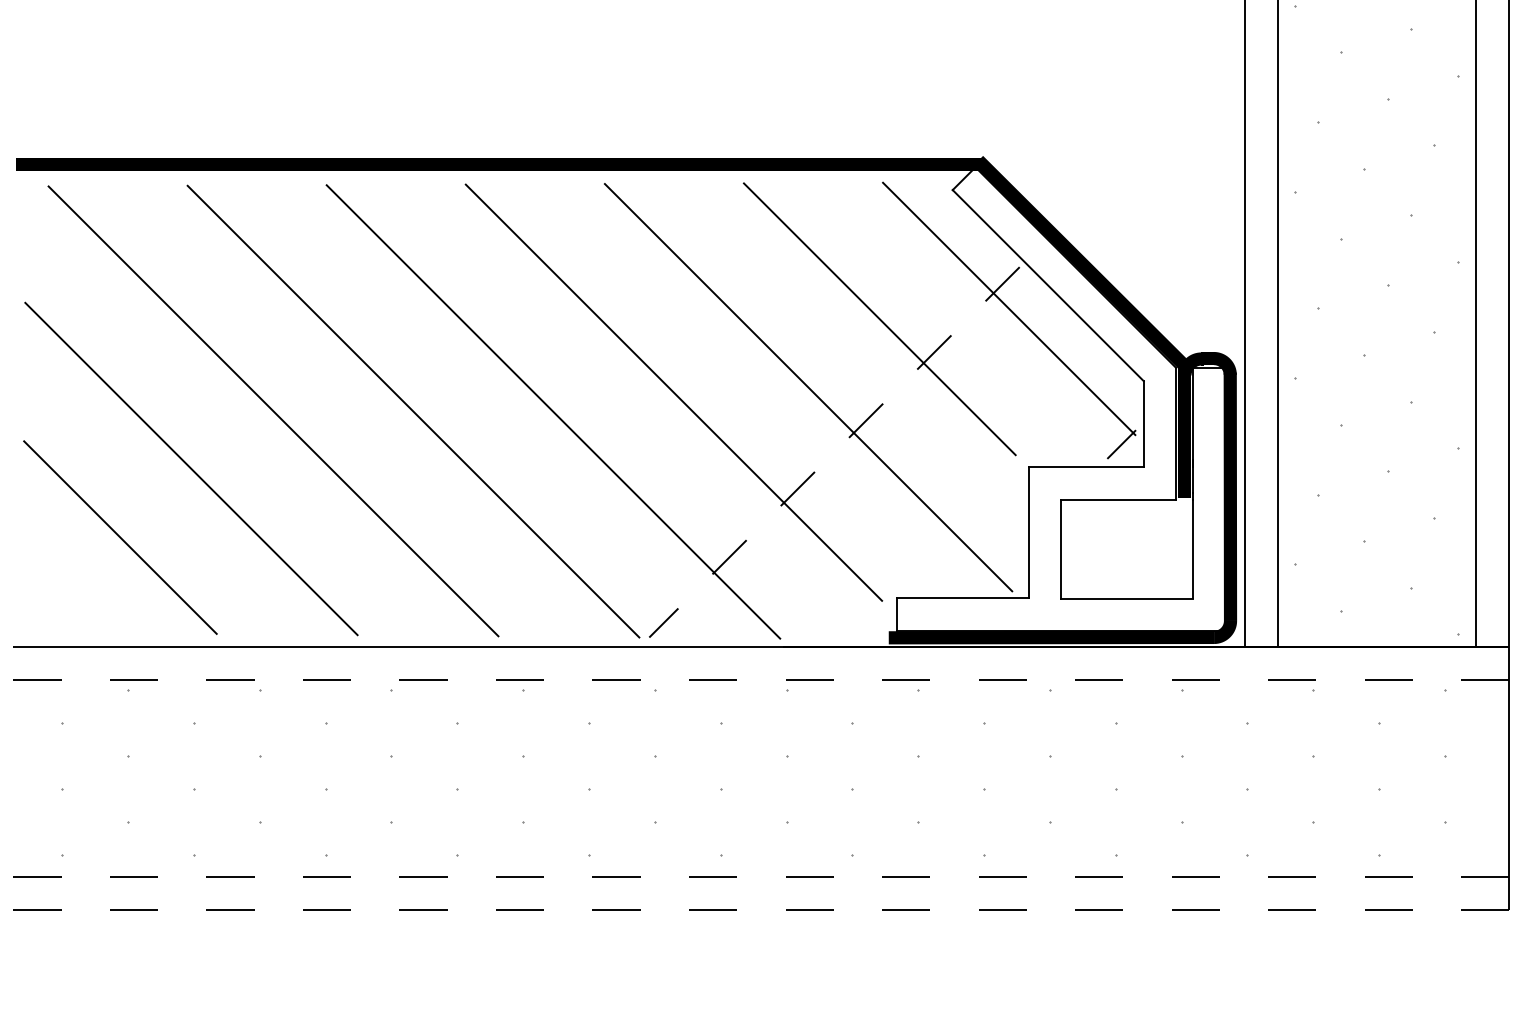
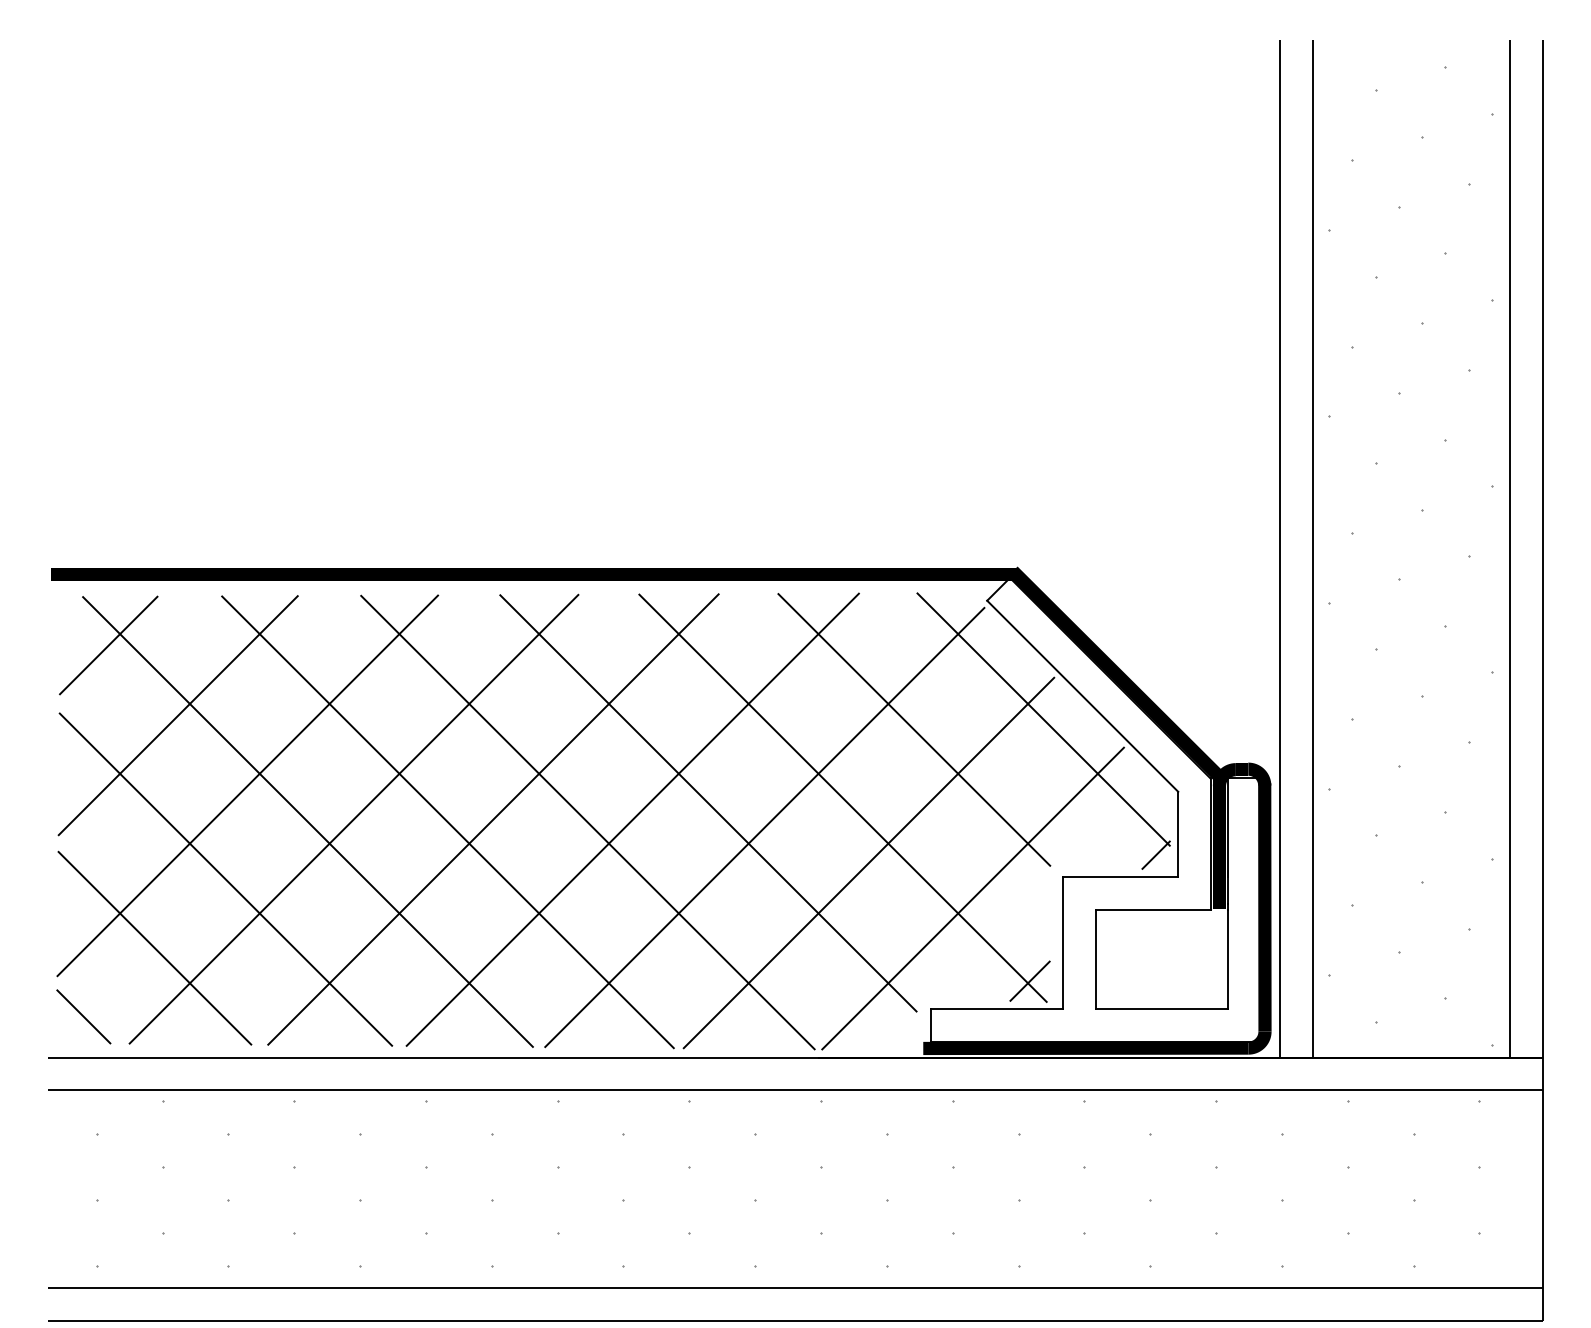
line: (74, 234) -> (108, 645), added
line: (143, 304) -> (177, 715), added
line: (213, 374) -> (247, 785), added
line: (319, 407) -> (353, 818), added
line: (459, 408) -> (493, 819), added
line: (598, 408) -> (632, 819), added
line: (730, 416) -> (764, 827), added
line: (834, 452) -> (868, 863), dashed -> solid
line: (938, 487) -> (972, 898), added
line: (995, 569) -> (1029, 980), added
line: (49, 605) -> (83, 1016), added
line: (761, 679) -> (795, 1090), dashed -> solid
line: (761, 877) -> (795, 1288), dashed -> solid
line: (761, 909) -> (795, 1320), dashed -> solid

